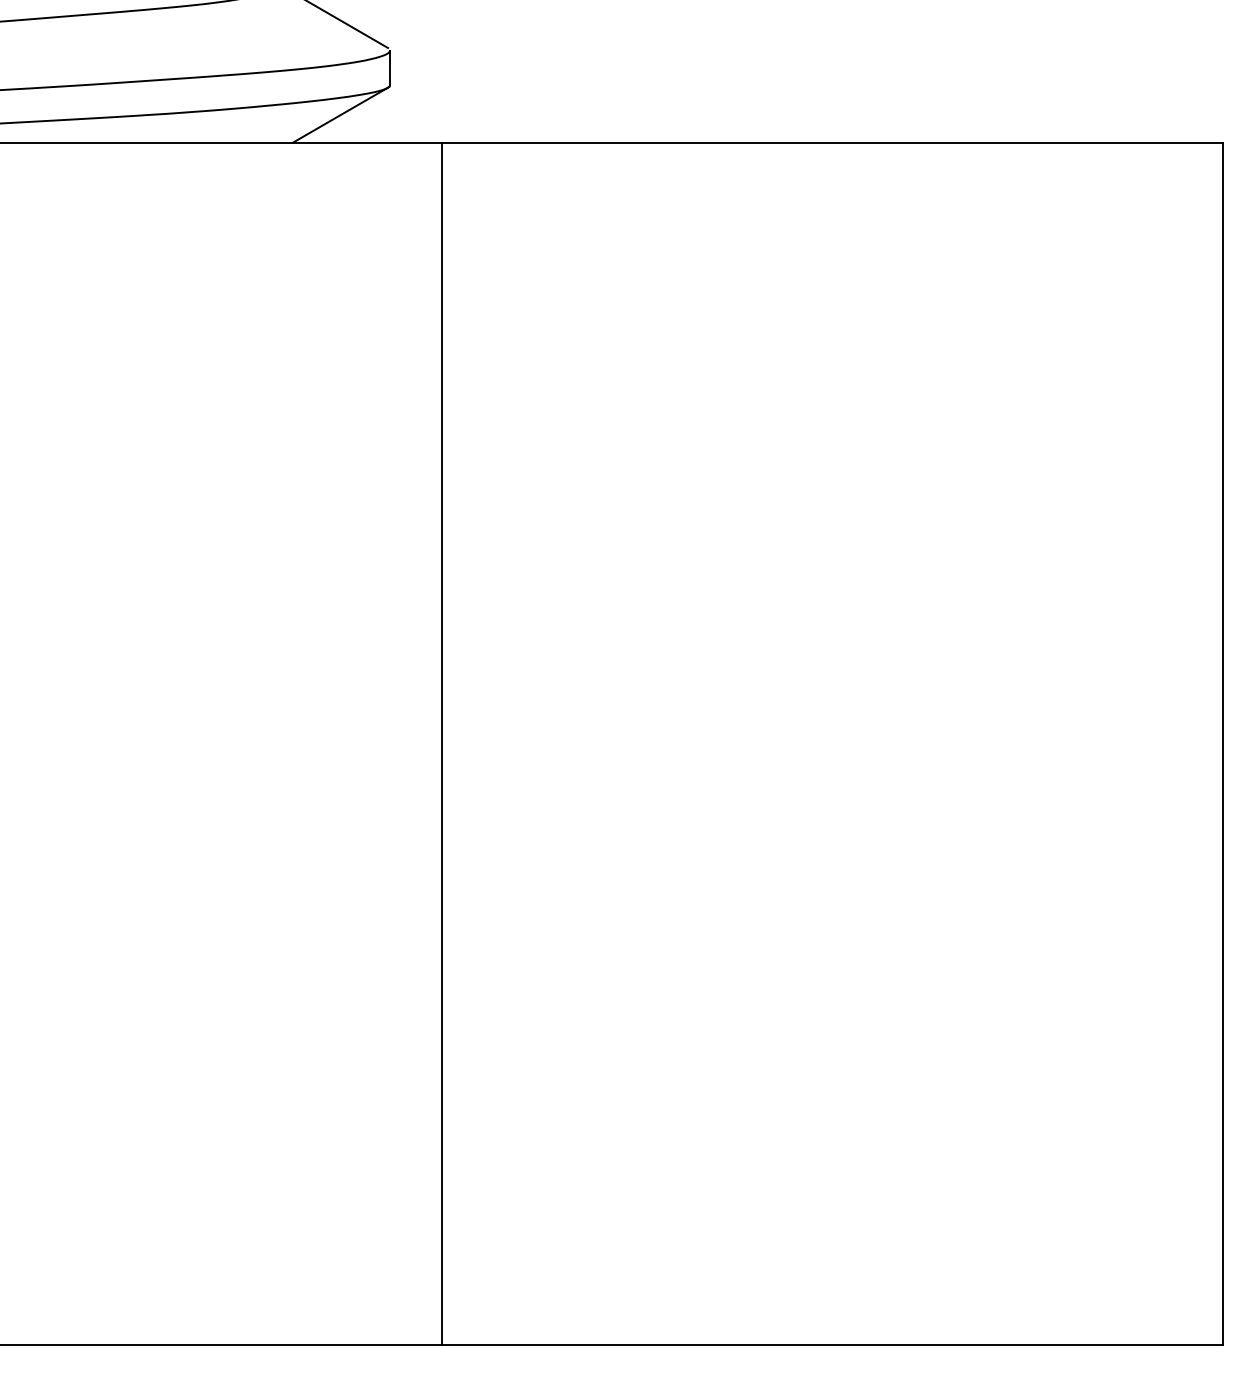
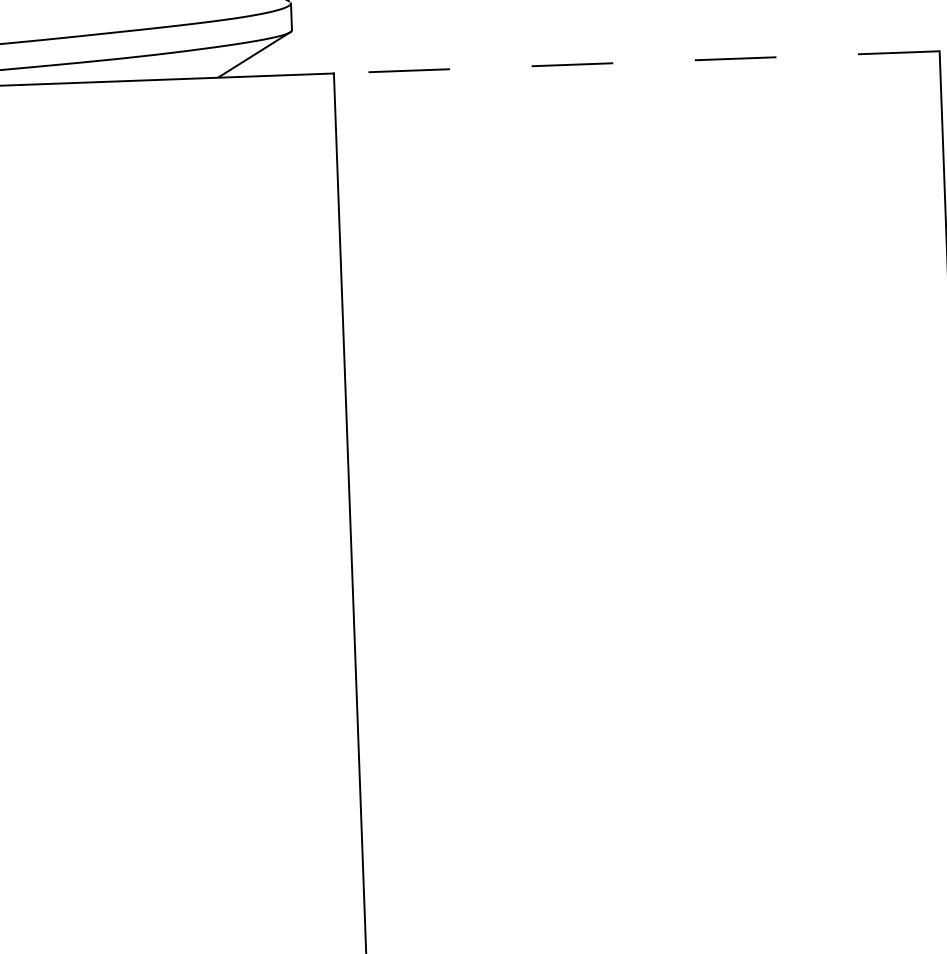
line: (831, 142) -> (636, 62), solid -> dashed

